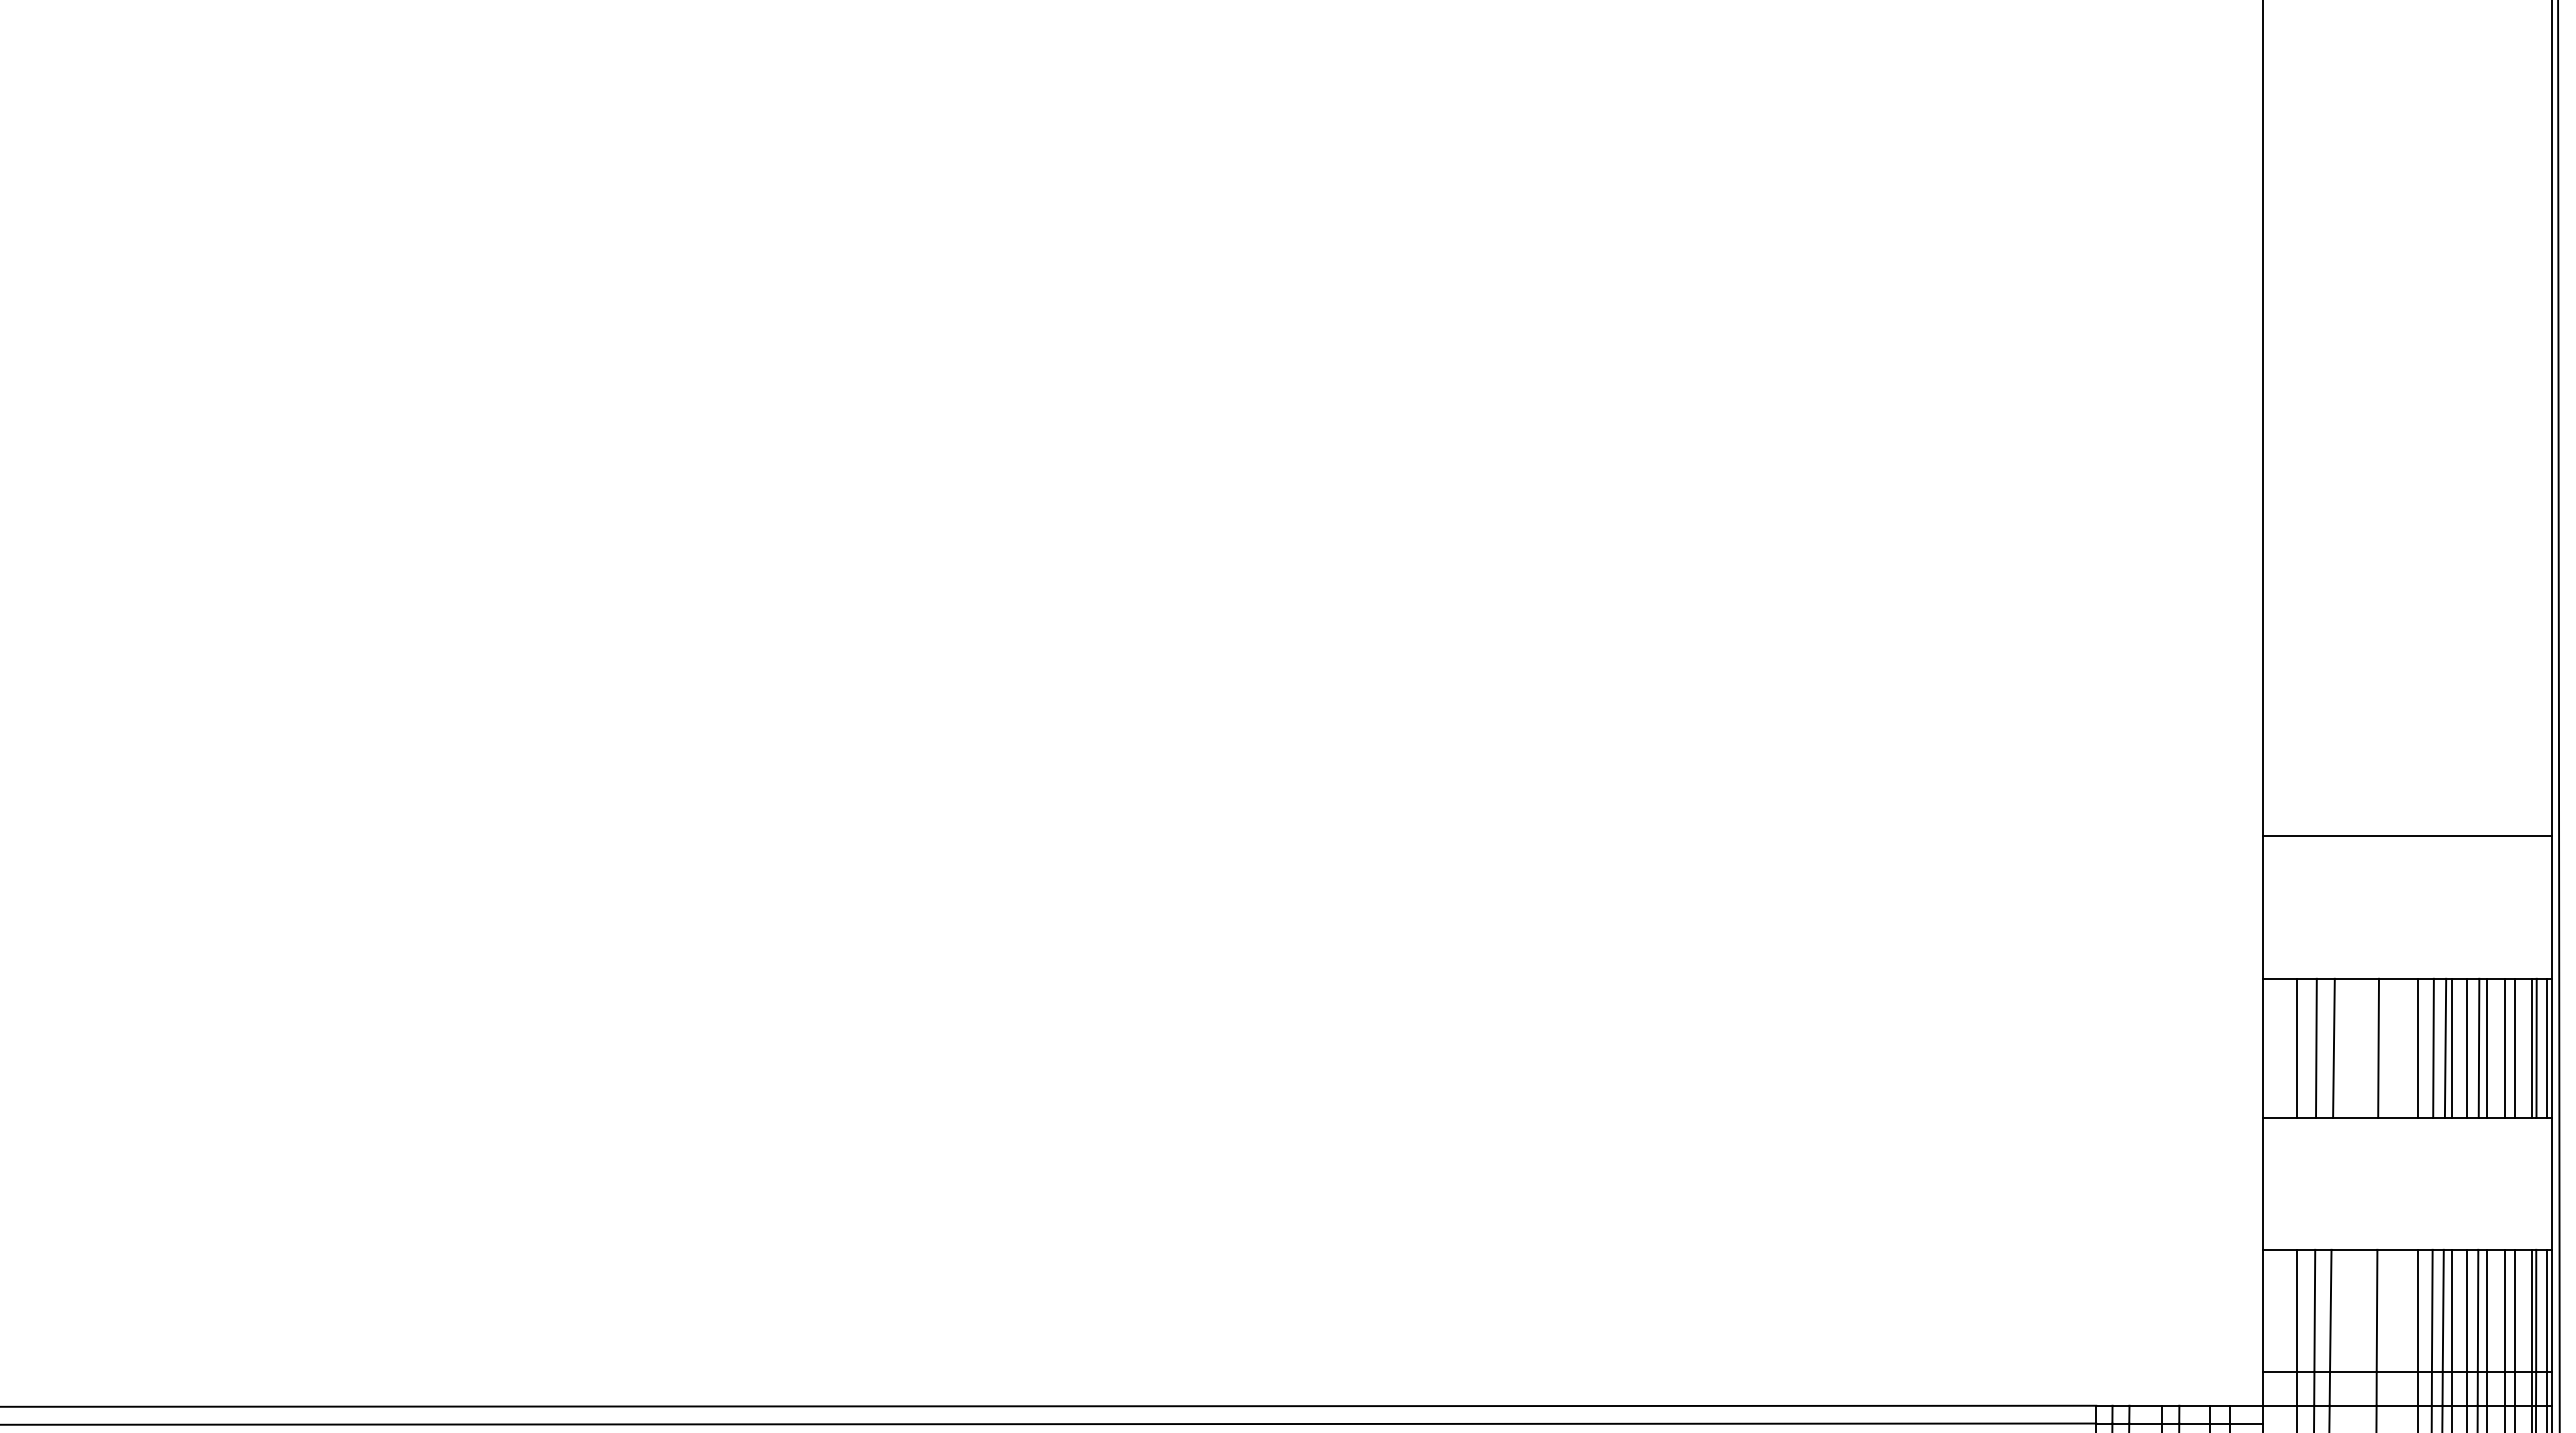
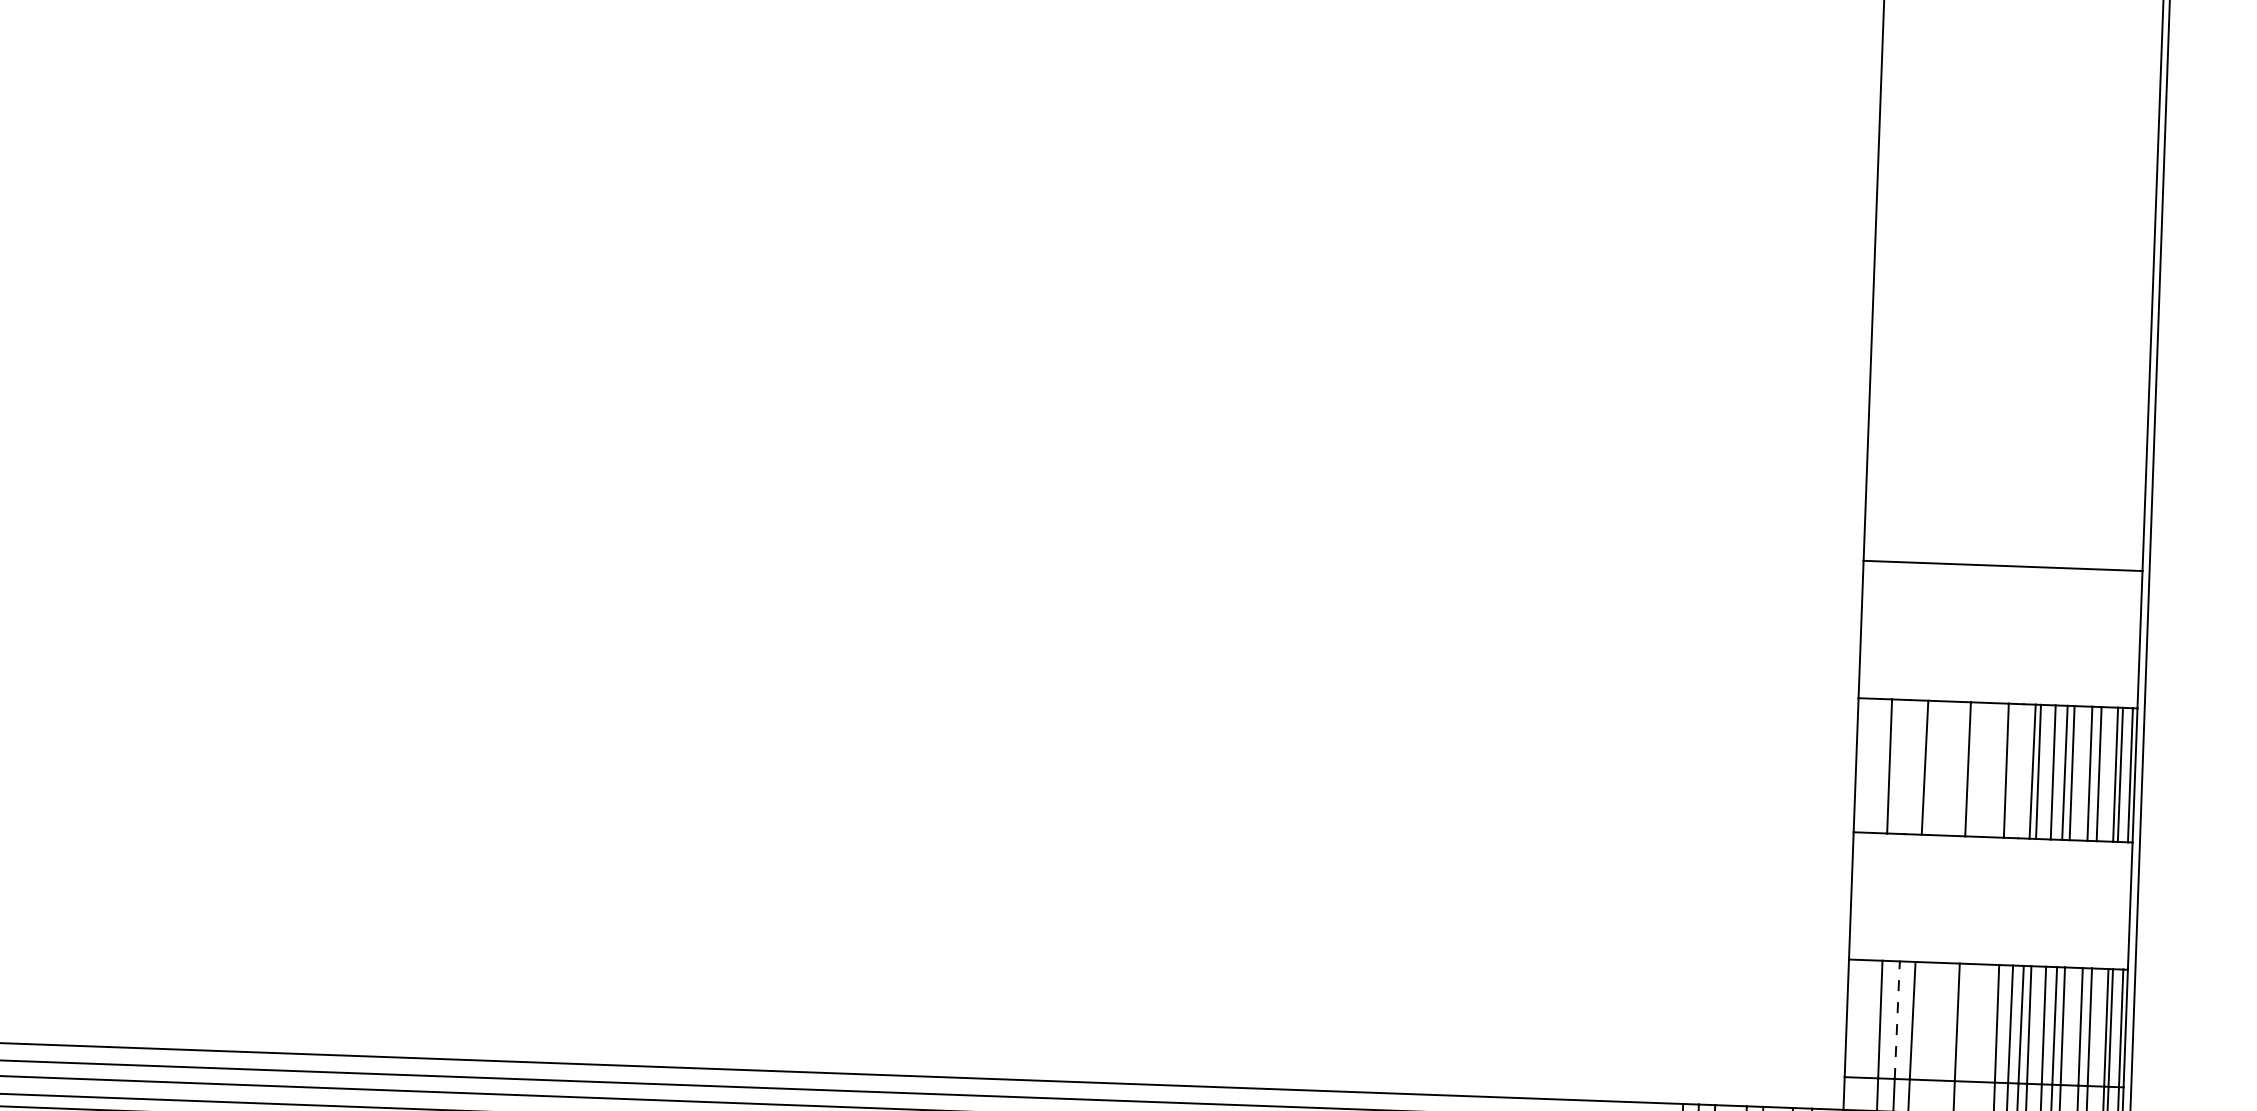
line: (2316, 1047) -> (1908, 766), removed
line: (2433, 1047) -> (2021, 770), removed
line: (2314, 1310) -> (1897, 1019), solid -> dashed

